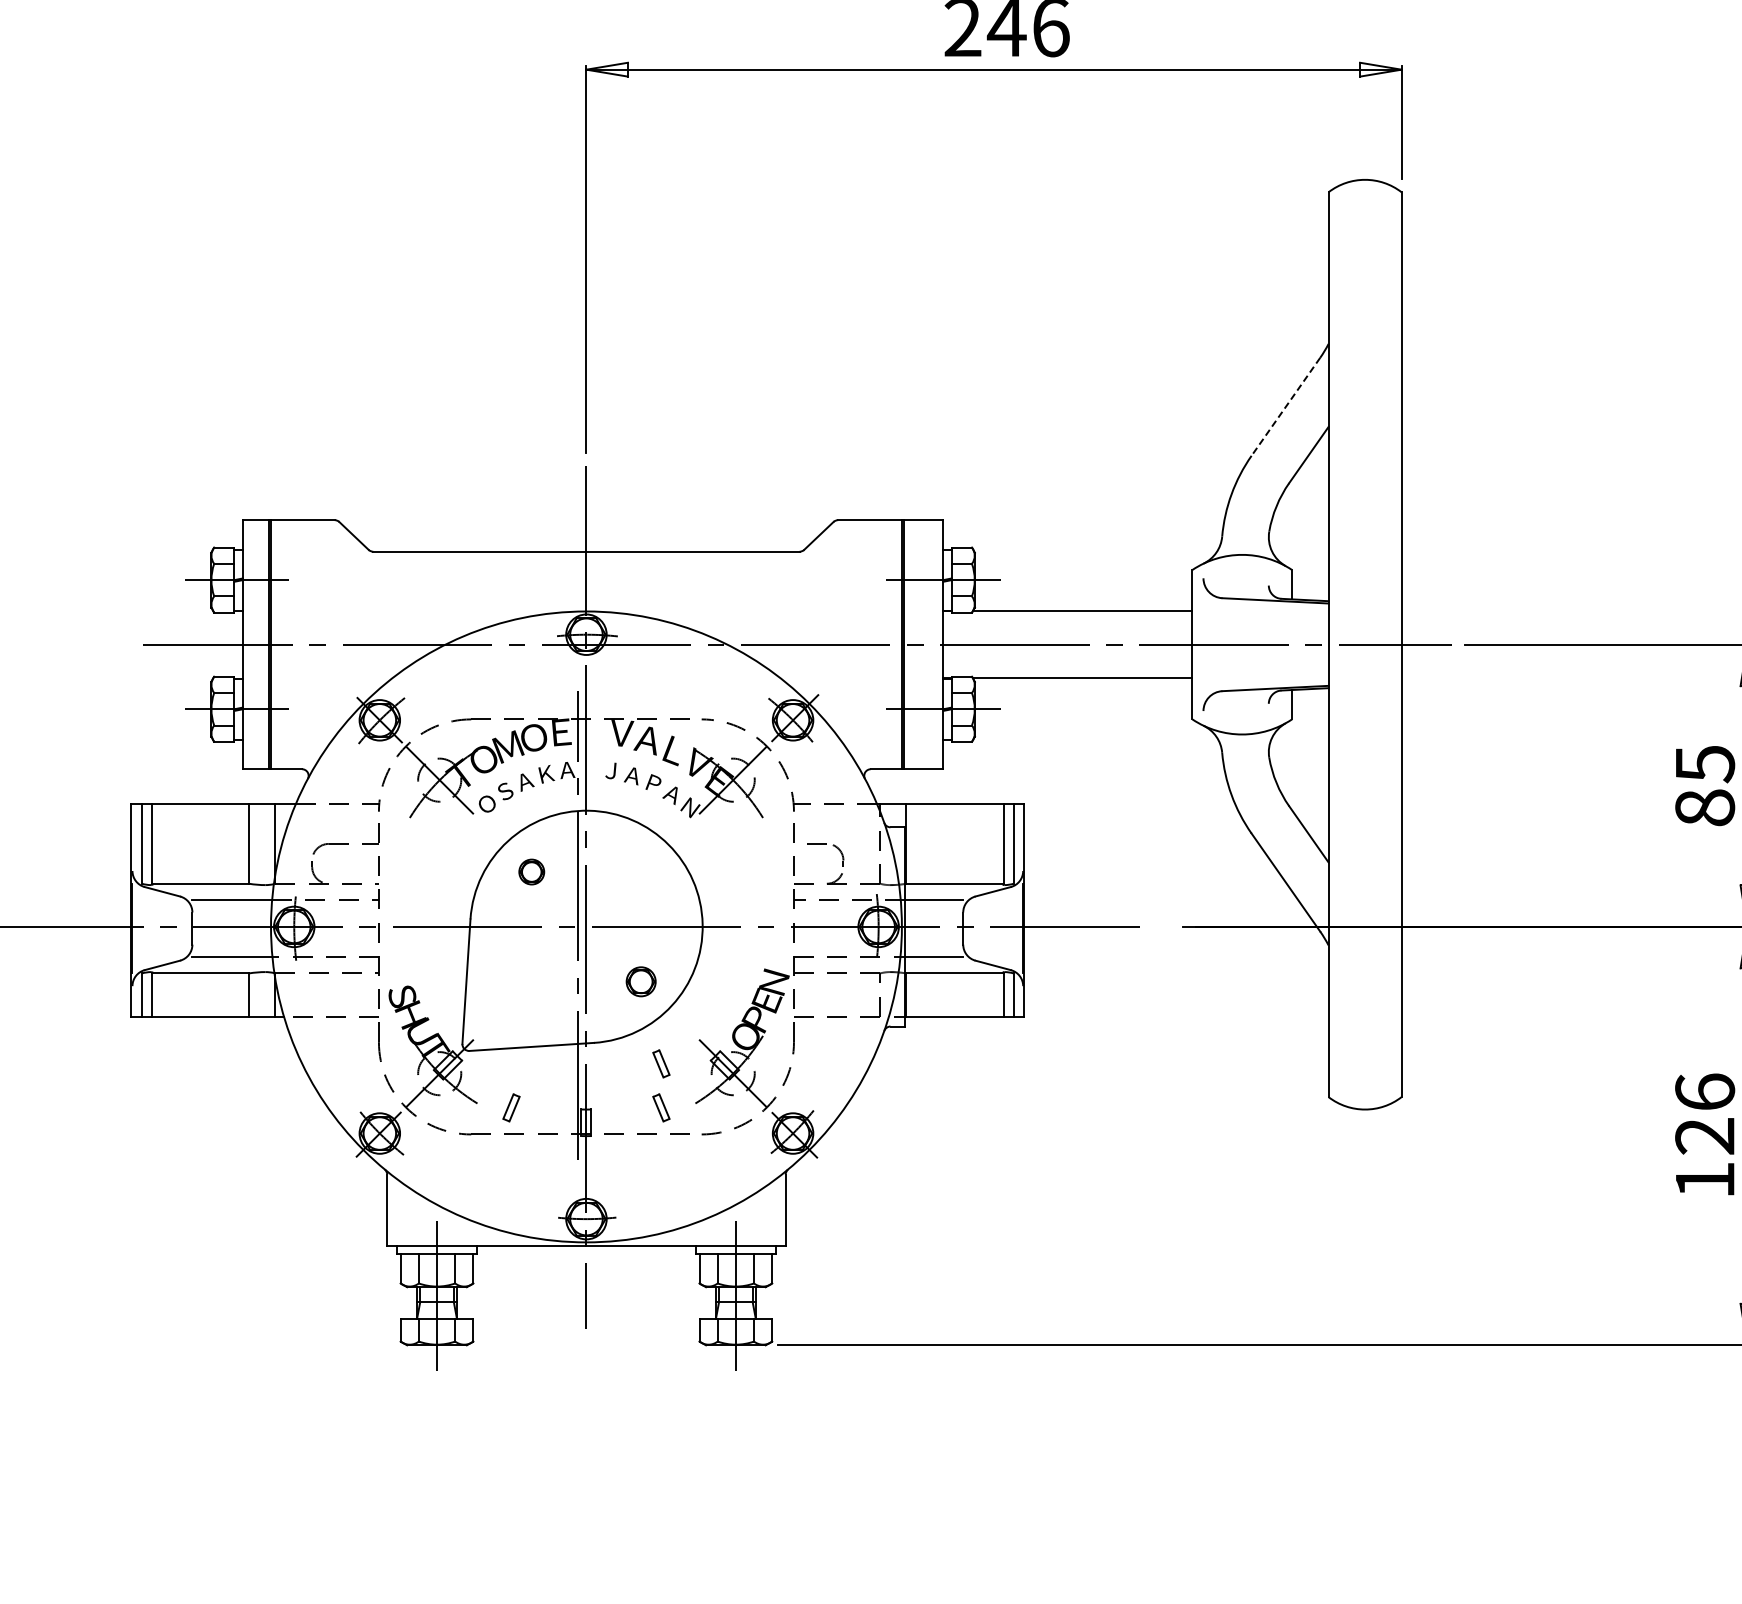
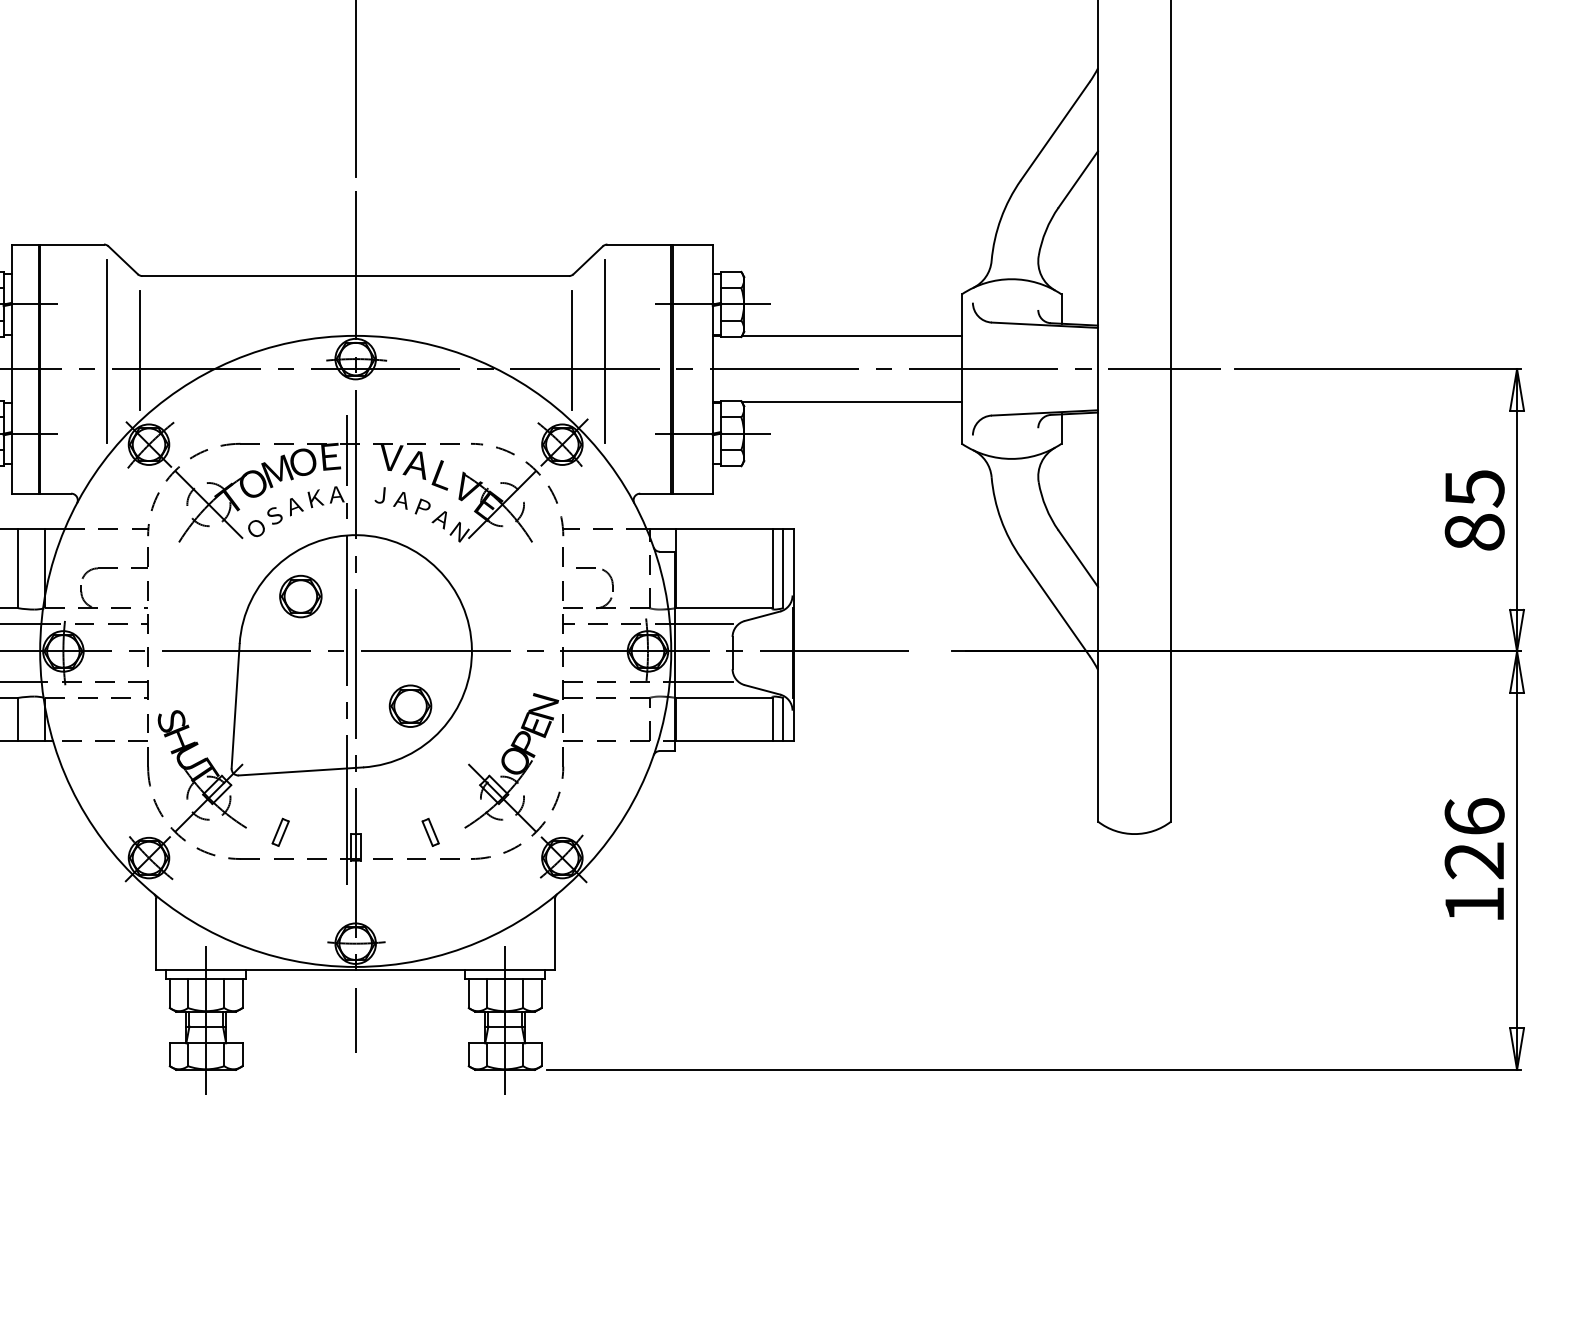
line: (1285, 406) -> (1054, 130), dashed -> solid
line: (370, 625) -> (139, 349), added
line: (802, 625) -> (571, 349), added
line: (337, 626) -> (106, 350), added
line: (835, 626) -> (604, 350), added
part: (531, 871) -> (300, 595), size x1.67
part: (640, 981) -> (409, 705), size x1.43
part: (661, 1063) -> (430, 788), removed

